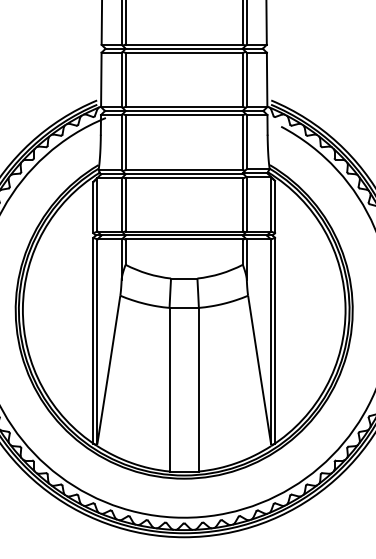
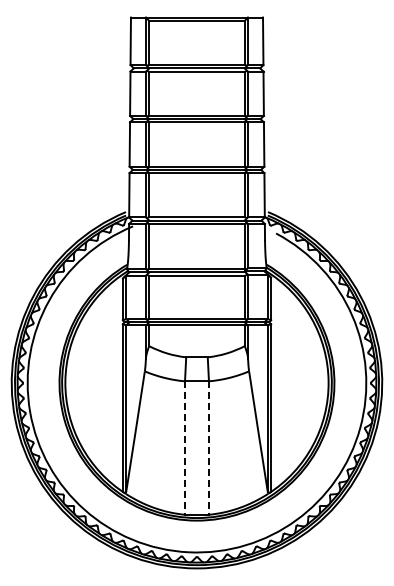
line: (170, 390) -> (185, 448), solid -> dashed
line: (198, 390) -> (208, 448), solid -> dashed

